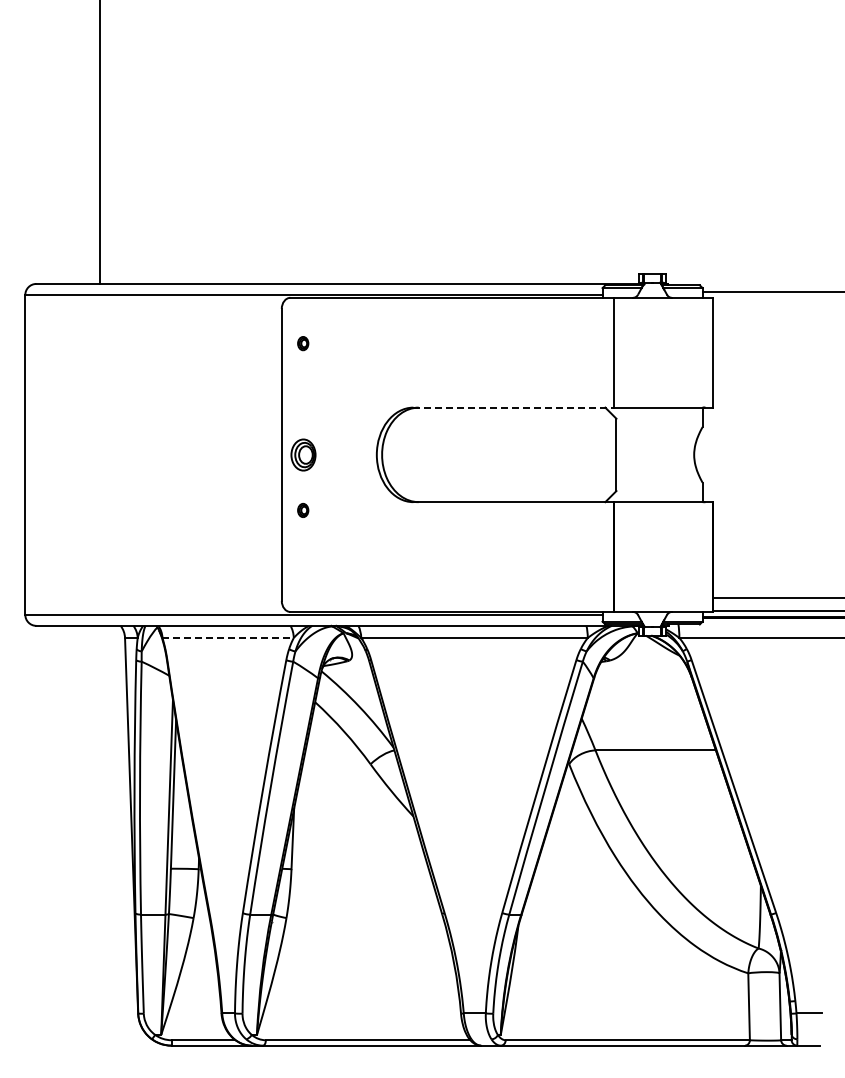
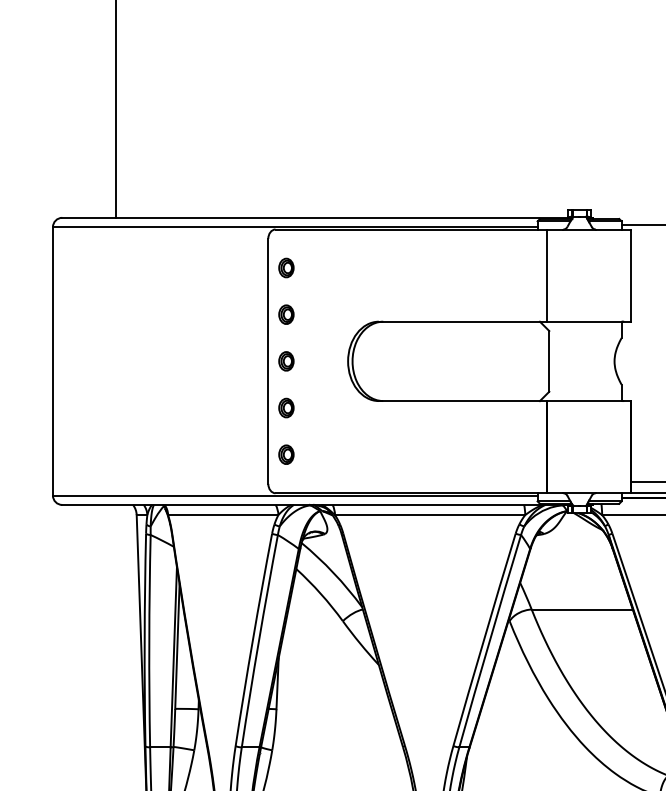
part: (302, 343) -> (285, 267), size x1.67
part: (302, 399) -> (285, 314), added
line: (514, 407) -> (463, 321), dashed -> solid
part: (302, 454) -> (285, 361), size x0.71
part: (302, 510) -> (285, 408), size x1.67
part: (302, 566) -> (285, 455), added
line: (228, 637) -> (223, 514), dashed -> solid

